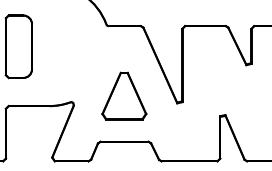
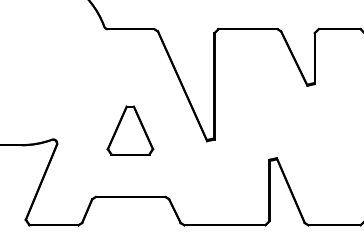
part: (124, 95) -> (130, 129), size x0.71

